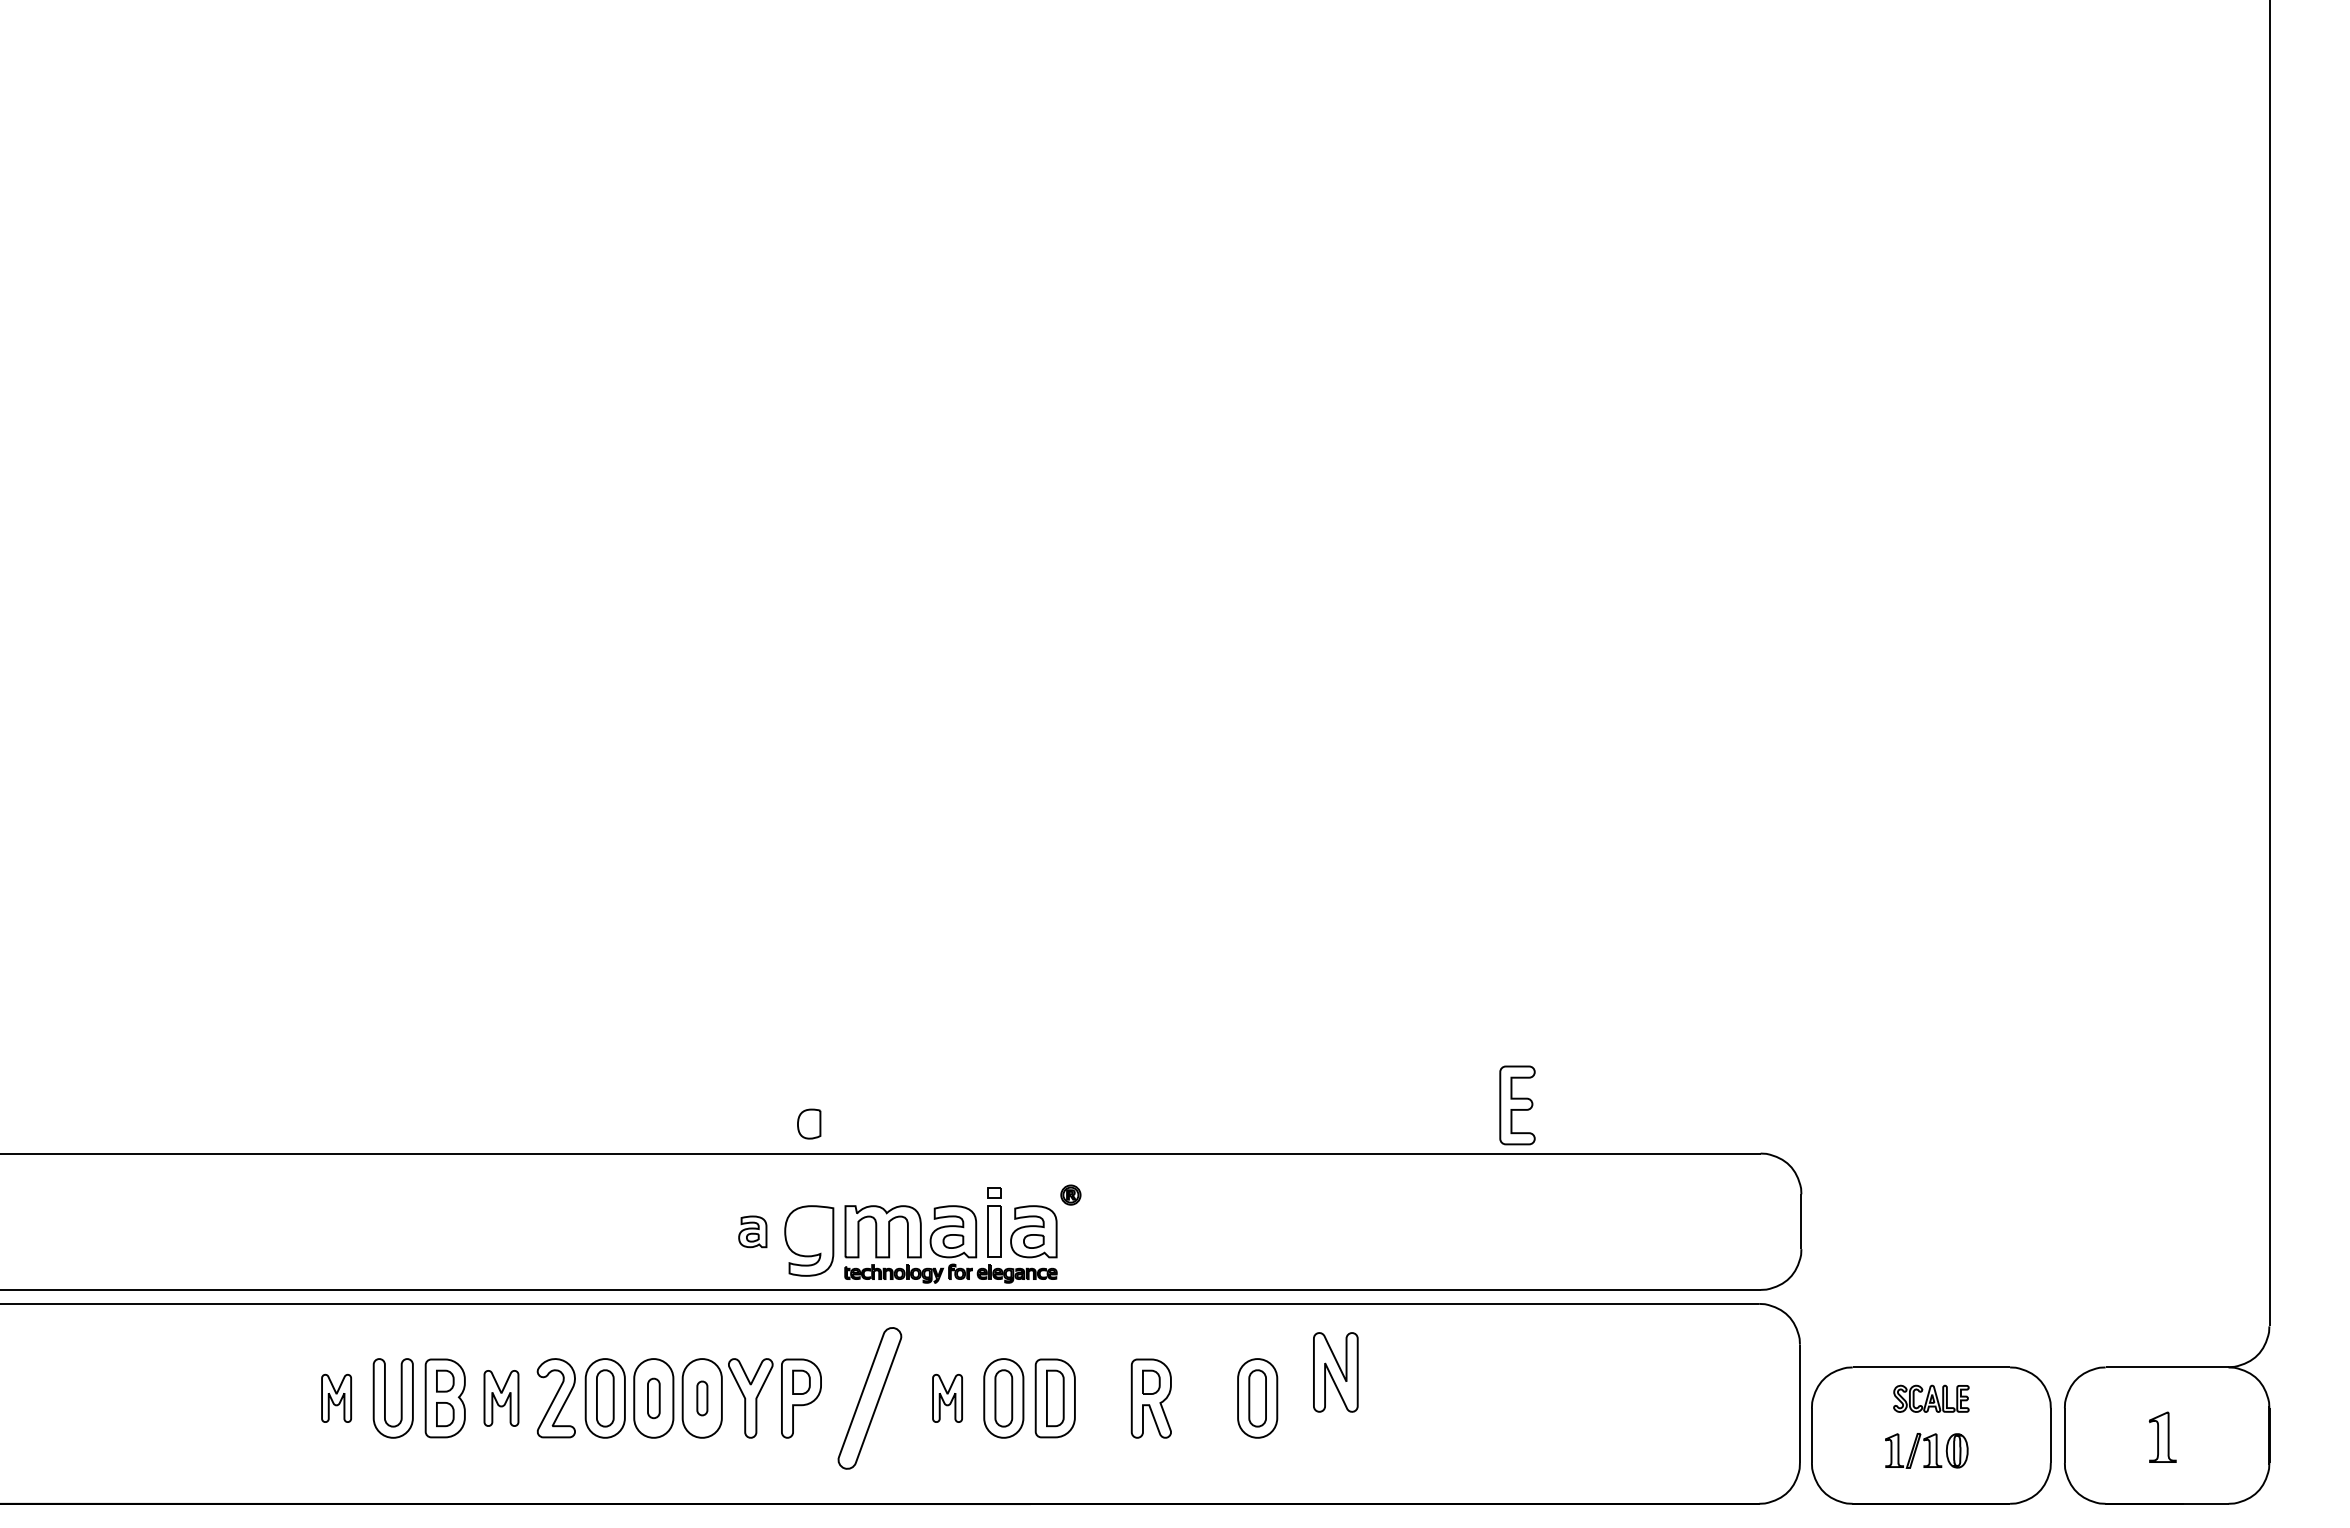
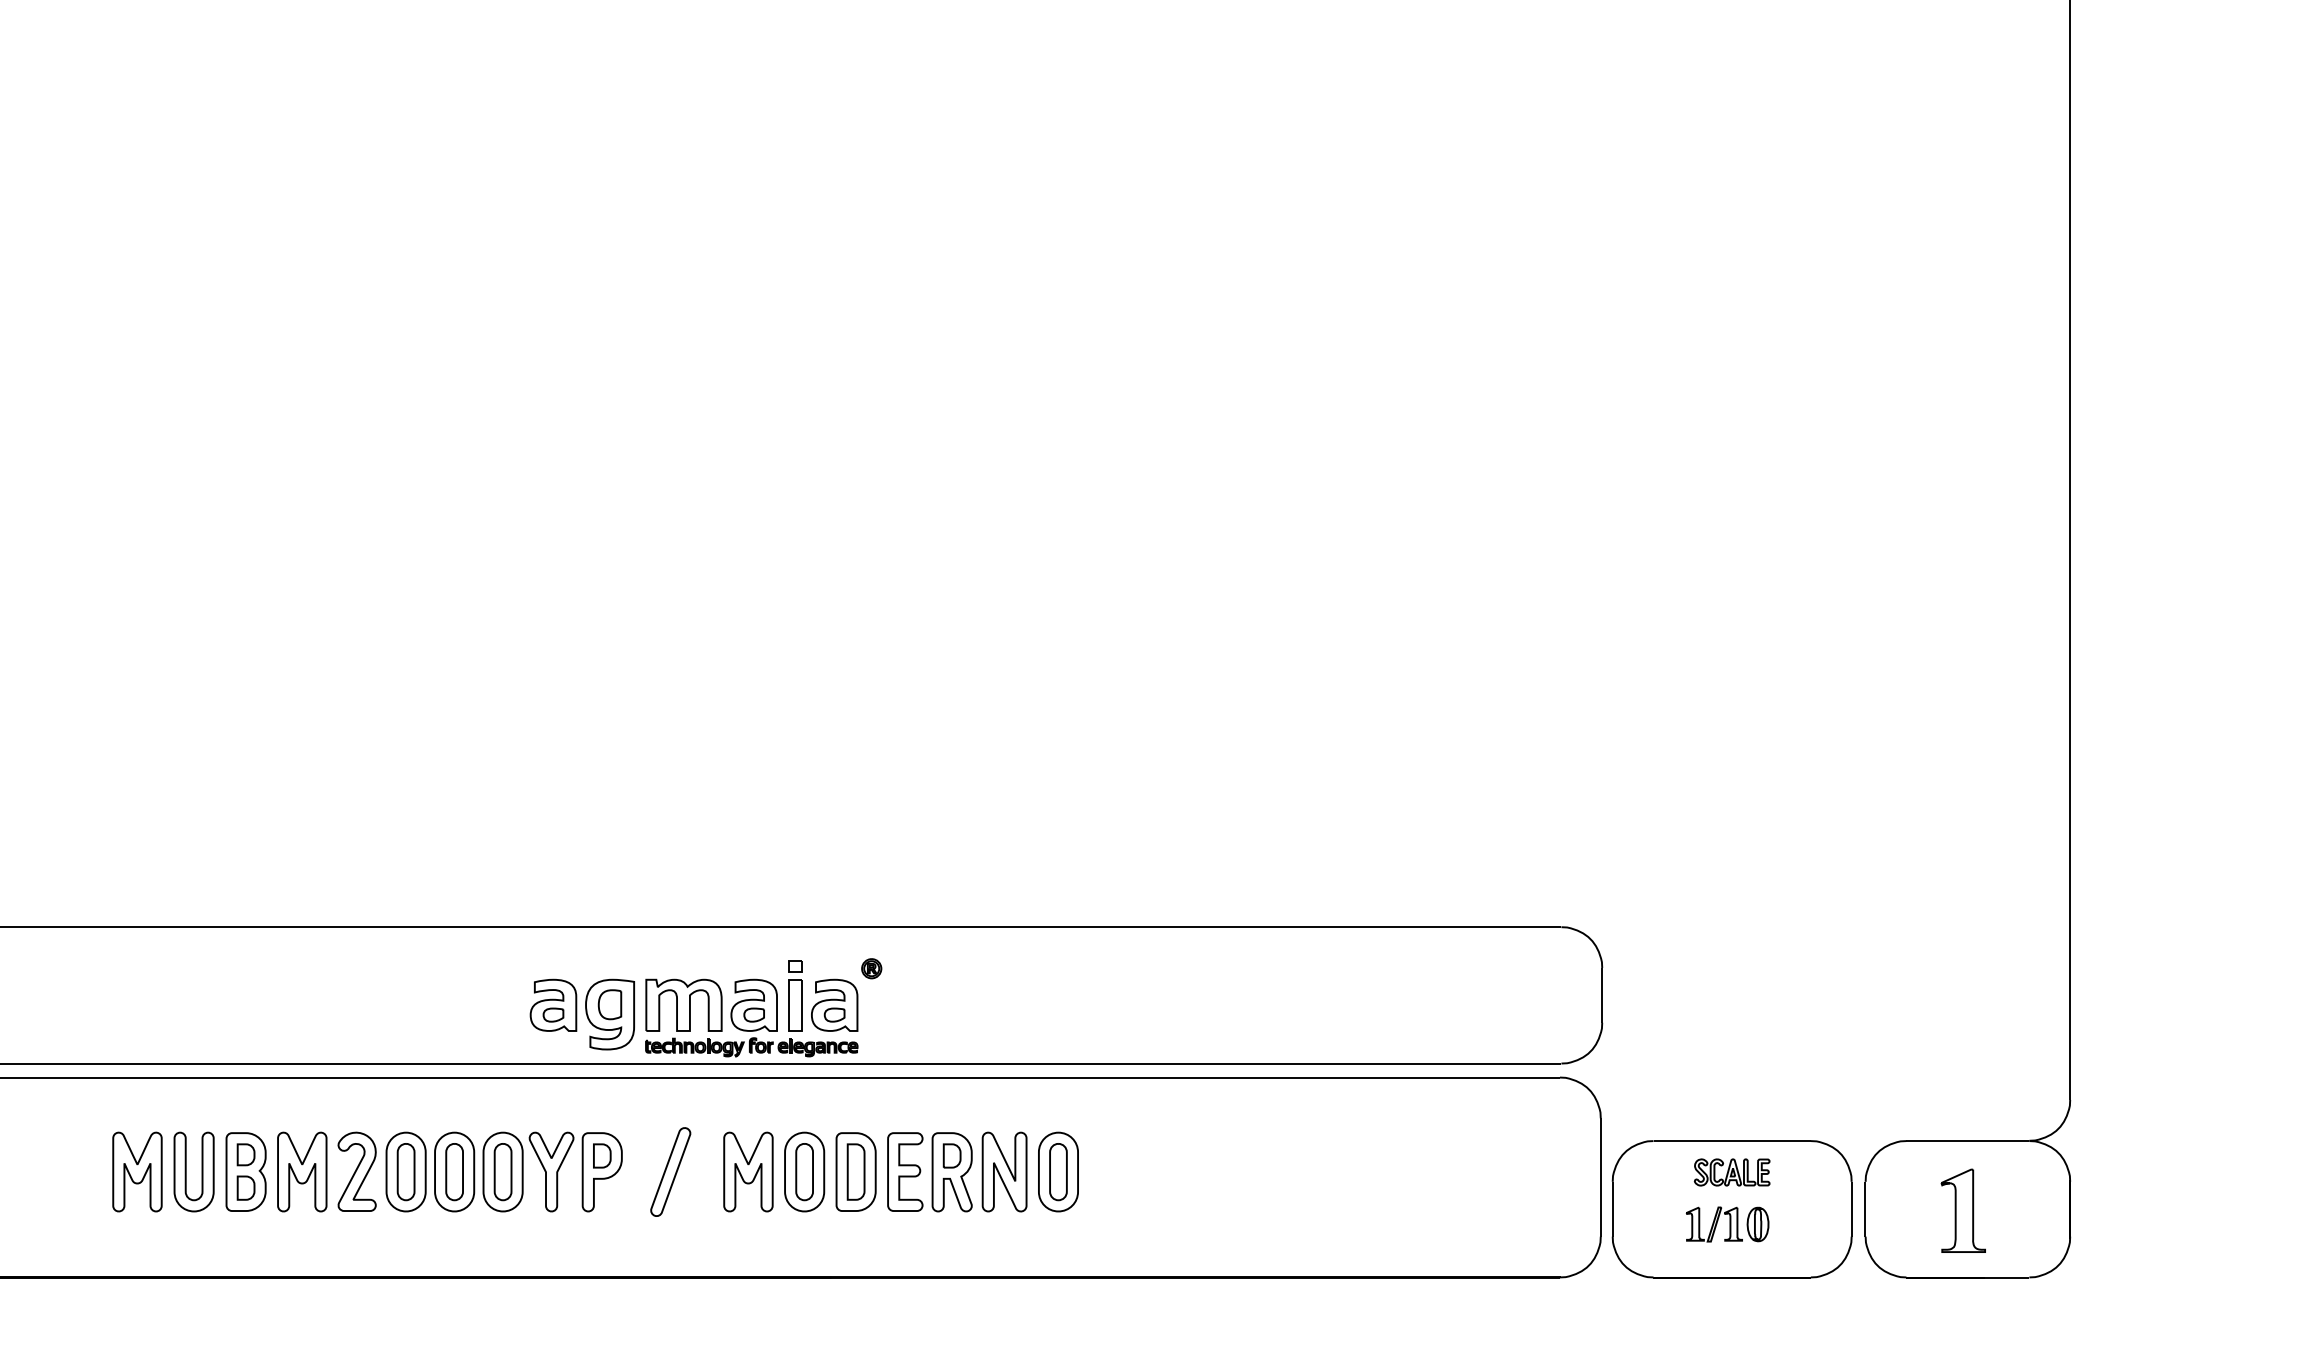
part: (1517, 1105) -> (905, 1172), moved
part: (809, 1123) -> (610, 1004), moved
part: (752, 1231) -> (553, 1005), size x1.67
part: (1335, 1372) -> (1004, 1172), moved
part: (336, 1398) -> (137, 1172), size x1.67
part: (501, 1398) -> (302, 1172), size x1.43
part: (653, 1398) -> (454, 1172), size x1.43
part: (702, 1398) -> (503, 1172), size x1.67
part: (869, 1398) -> (670, 1172), size x0.62
part: (947, 1398) -> (748, 1172), size x1.67
part: (2162, 1437) -> (1963, 1211), size x1.67

